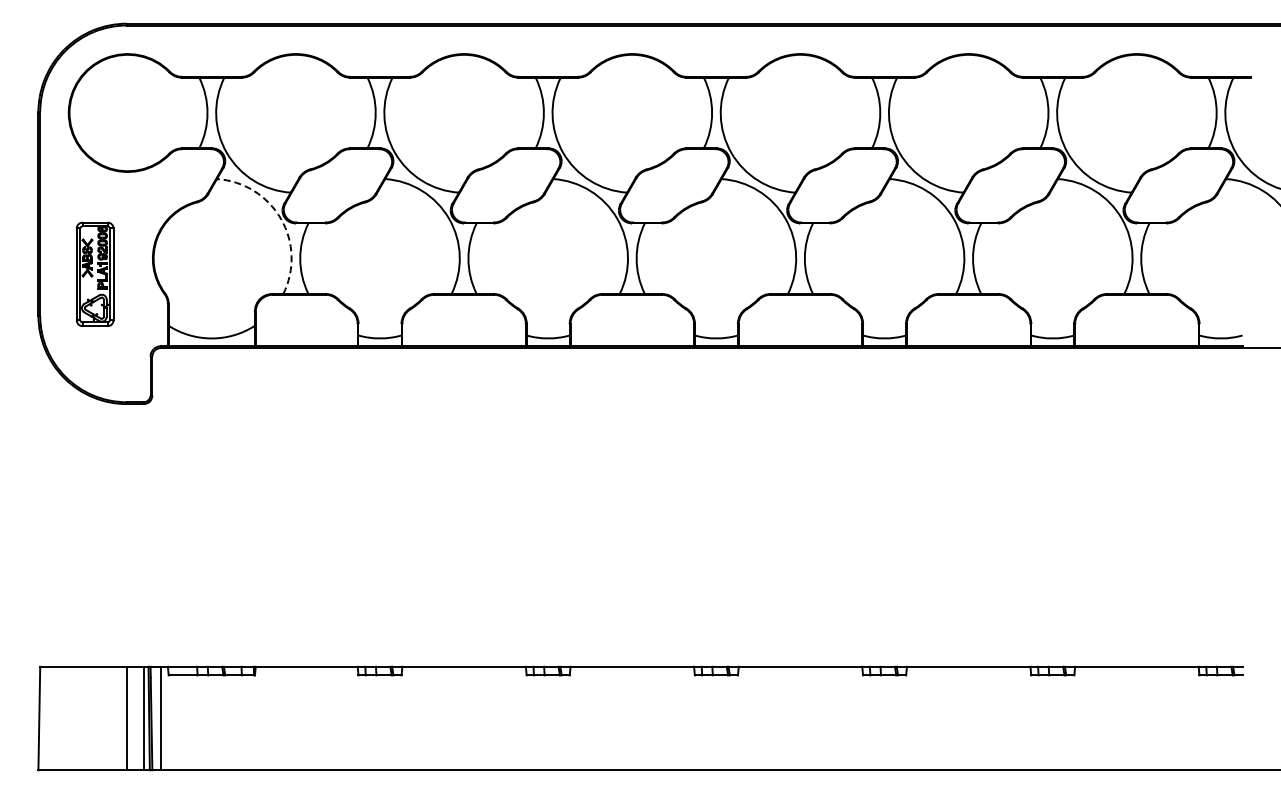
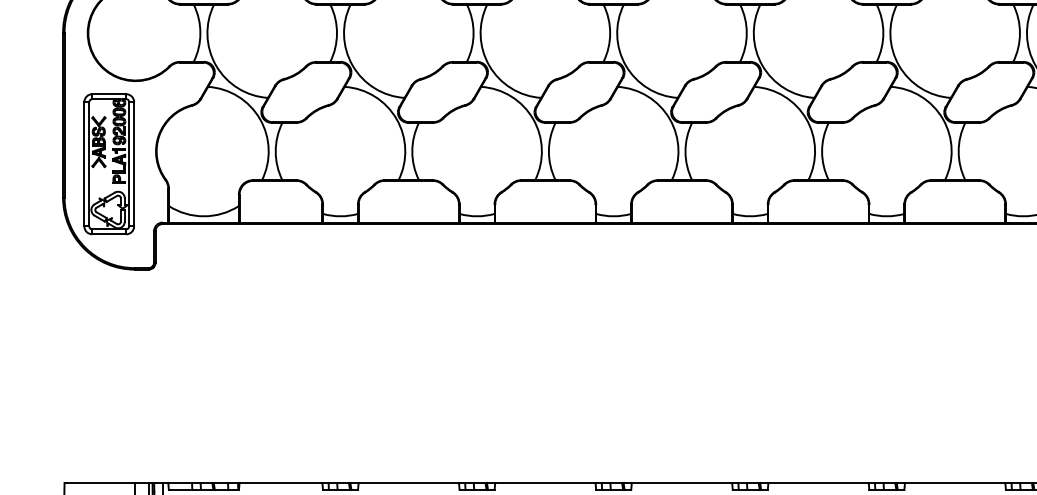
arc: (280, 218) -> (259, 118), dashed -> solid
part: (94, 274) -> (108, 164), size x1.67

